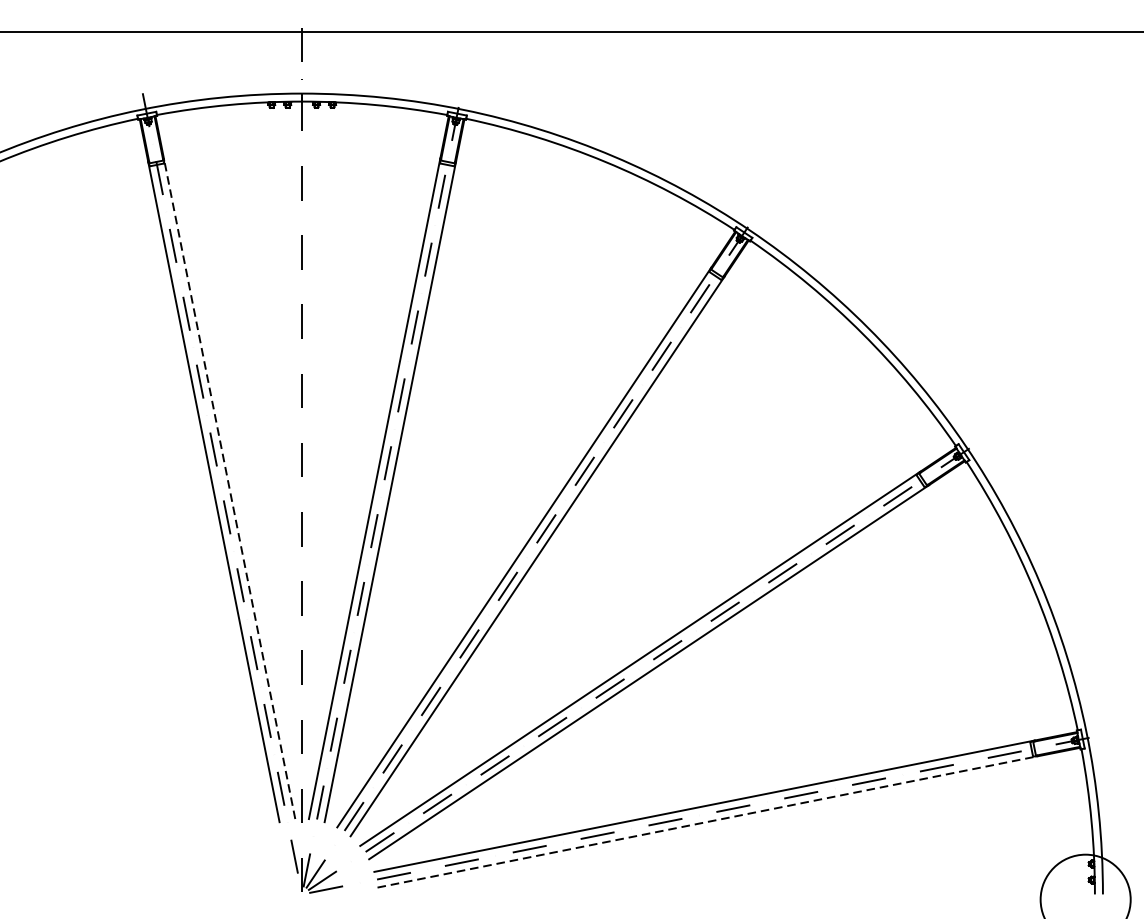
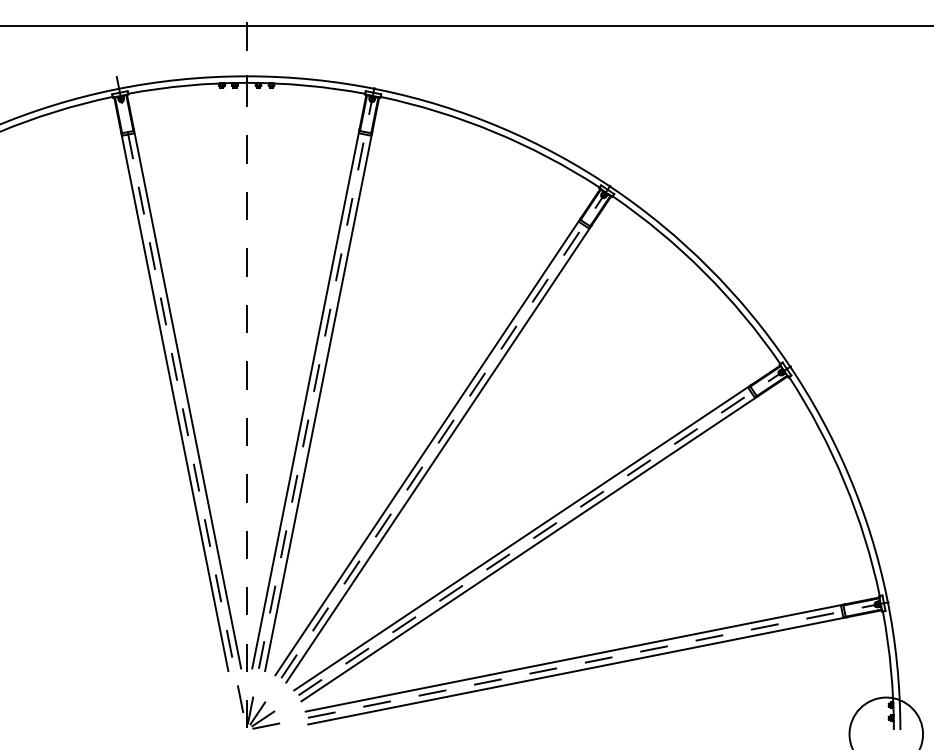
line: (229, 488) -> (187, 398), dashed -> solid
line: (707, 821) -> (577, 670), dashed -> solid

